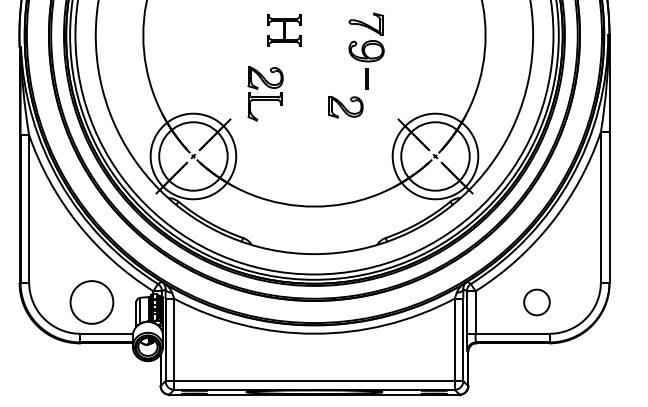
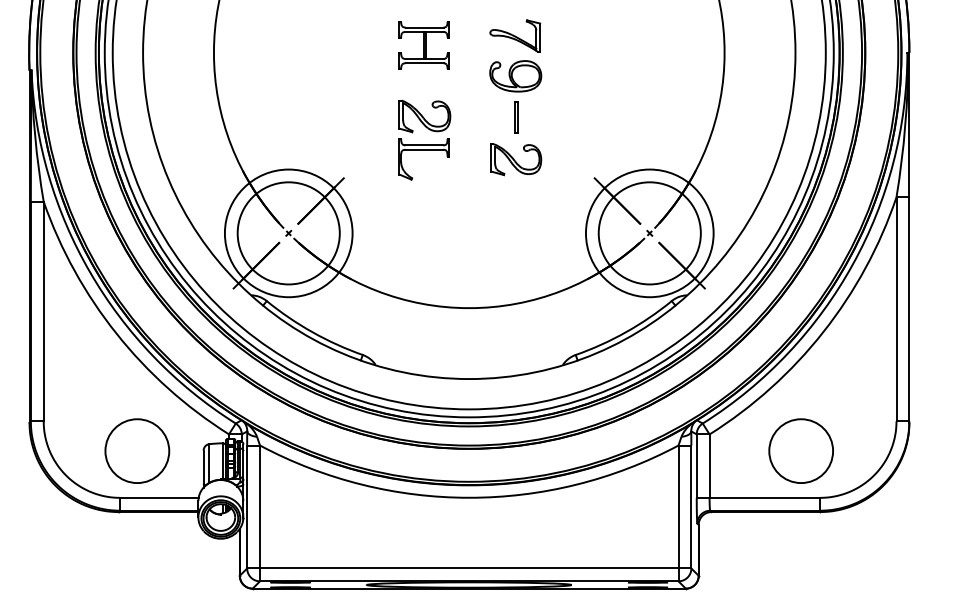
part: (366, 50) -> (515, 75), moved
part: (265, 93) -> (424, 139), moved
circle: (536, 302) -> (800, 451), size x1.67

